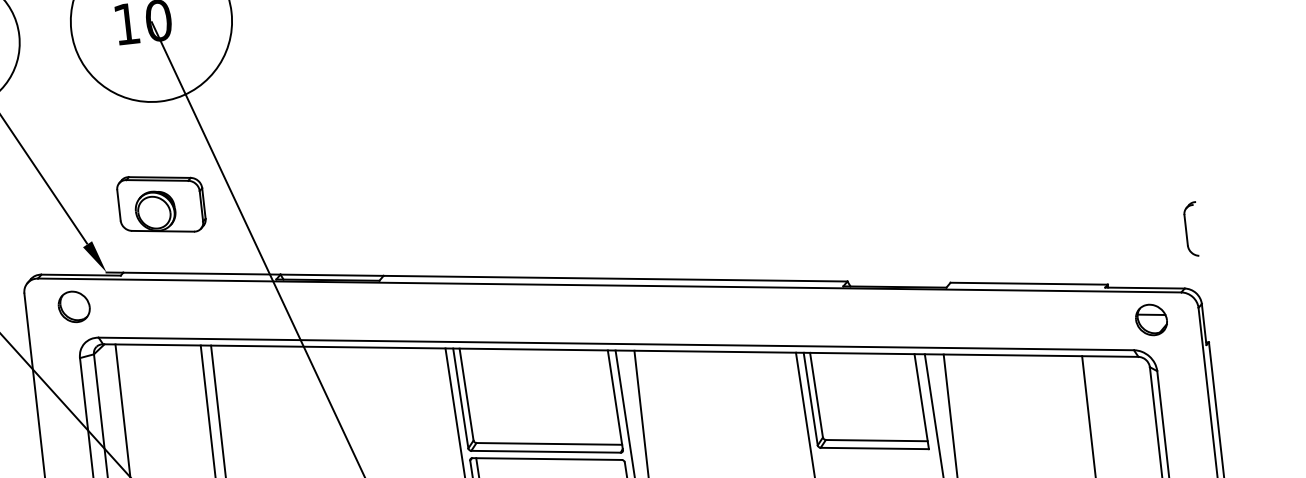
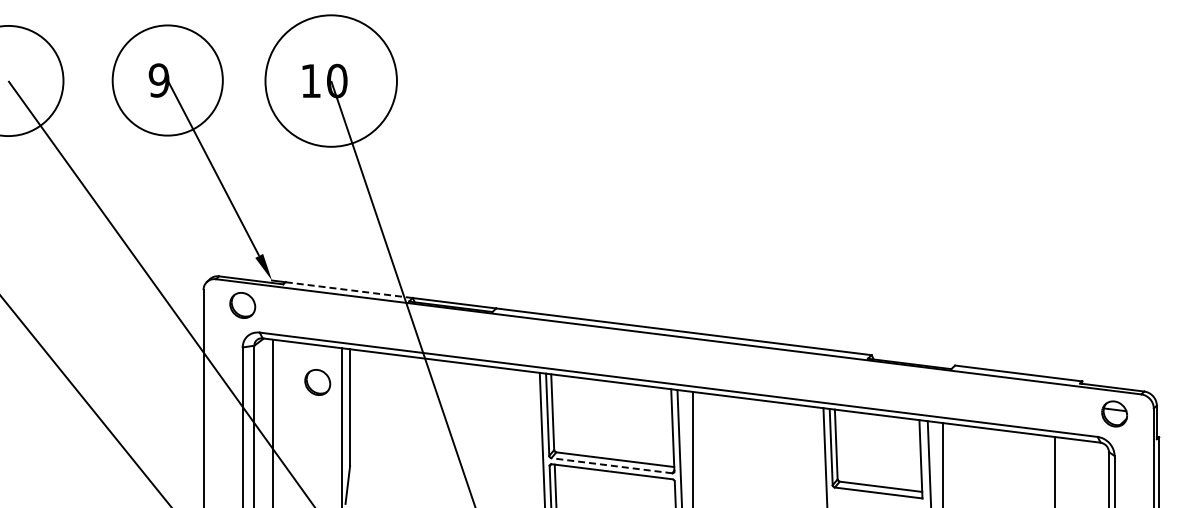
part: (161, 204) -> (322, 230), removed
part: (1191, 229) -> (1155, 344), removed
line: (201, 274) -> (348, 290), solid -> dashed
part: (175, 390) -> (317, 382), added
line: (545, 451) -> (611, 465), solid -> dashed

